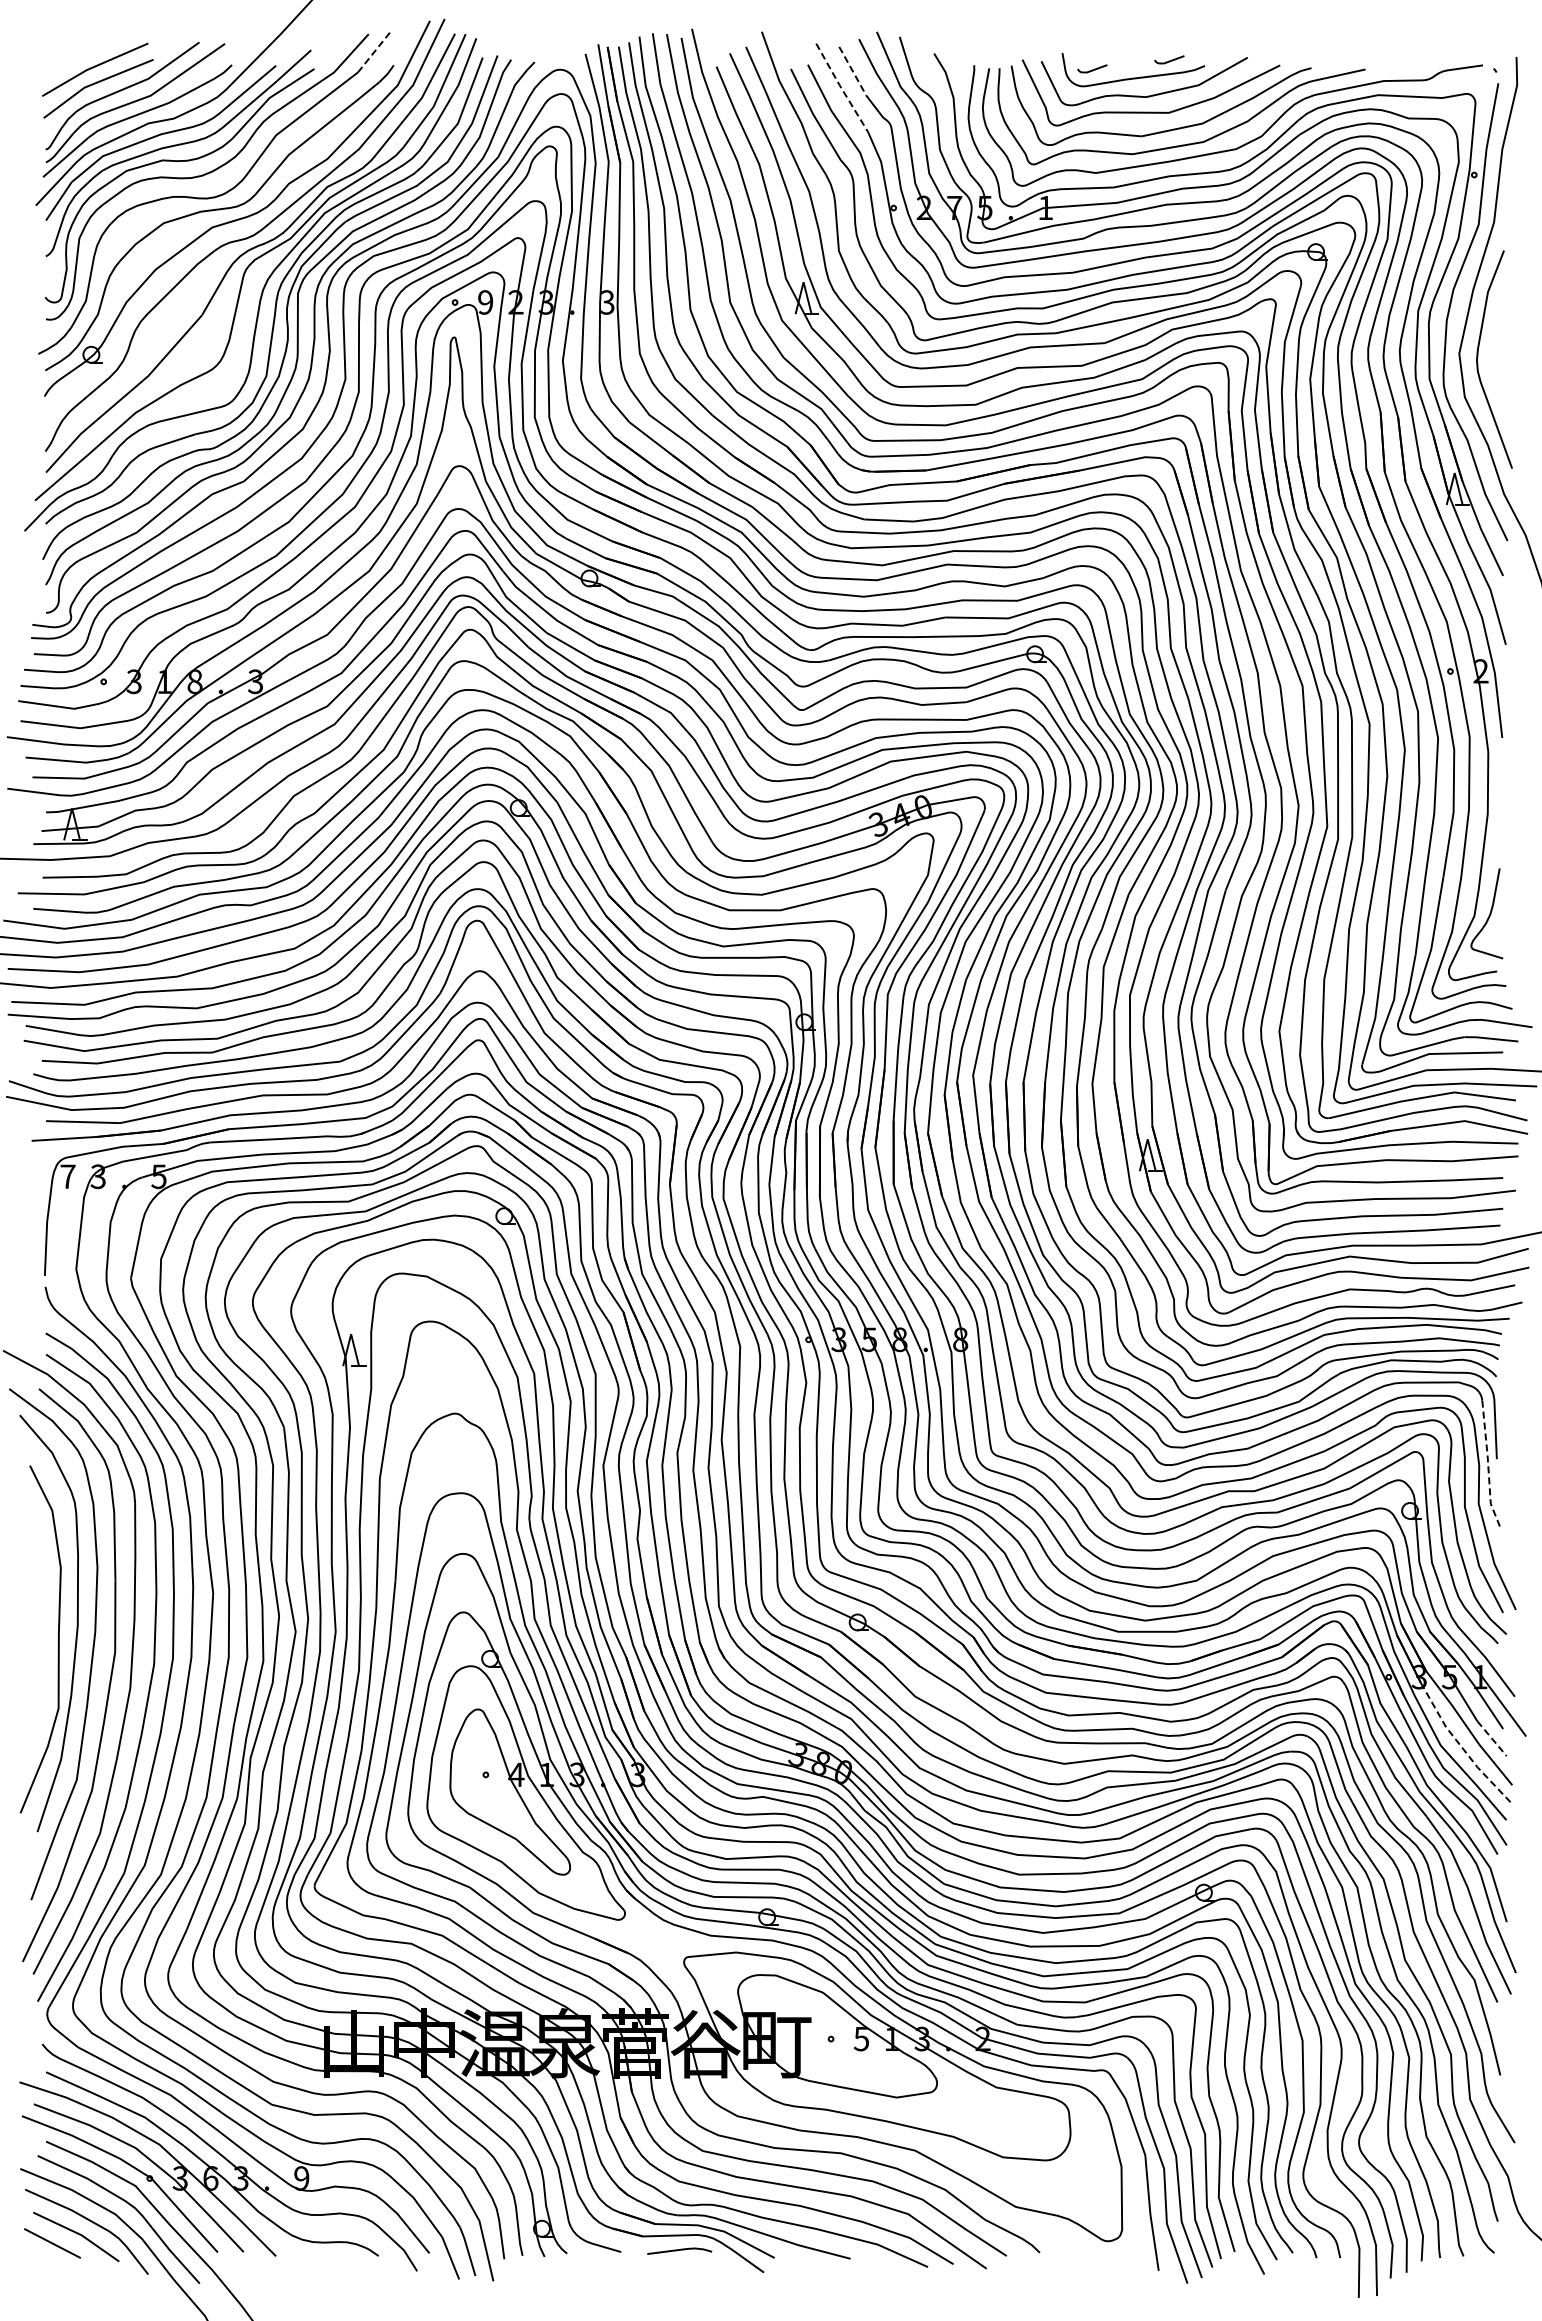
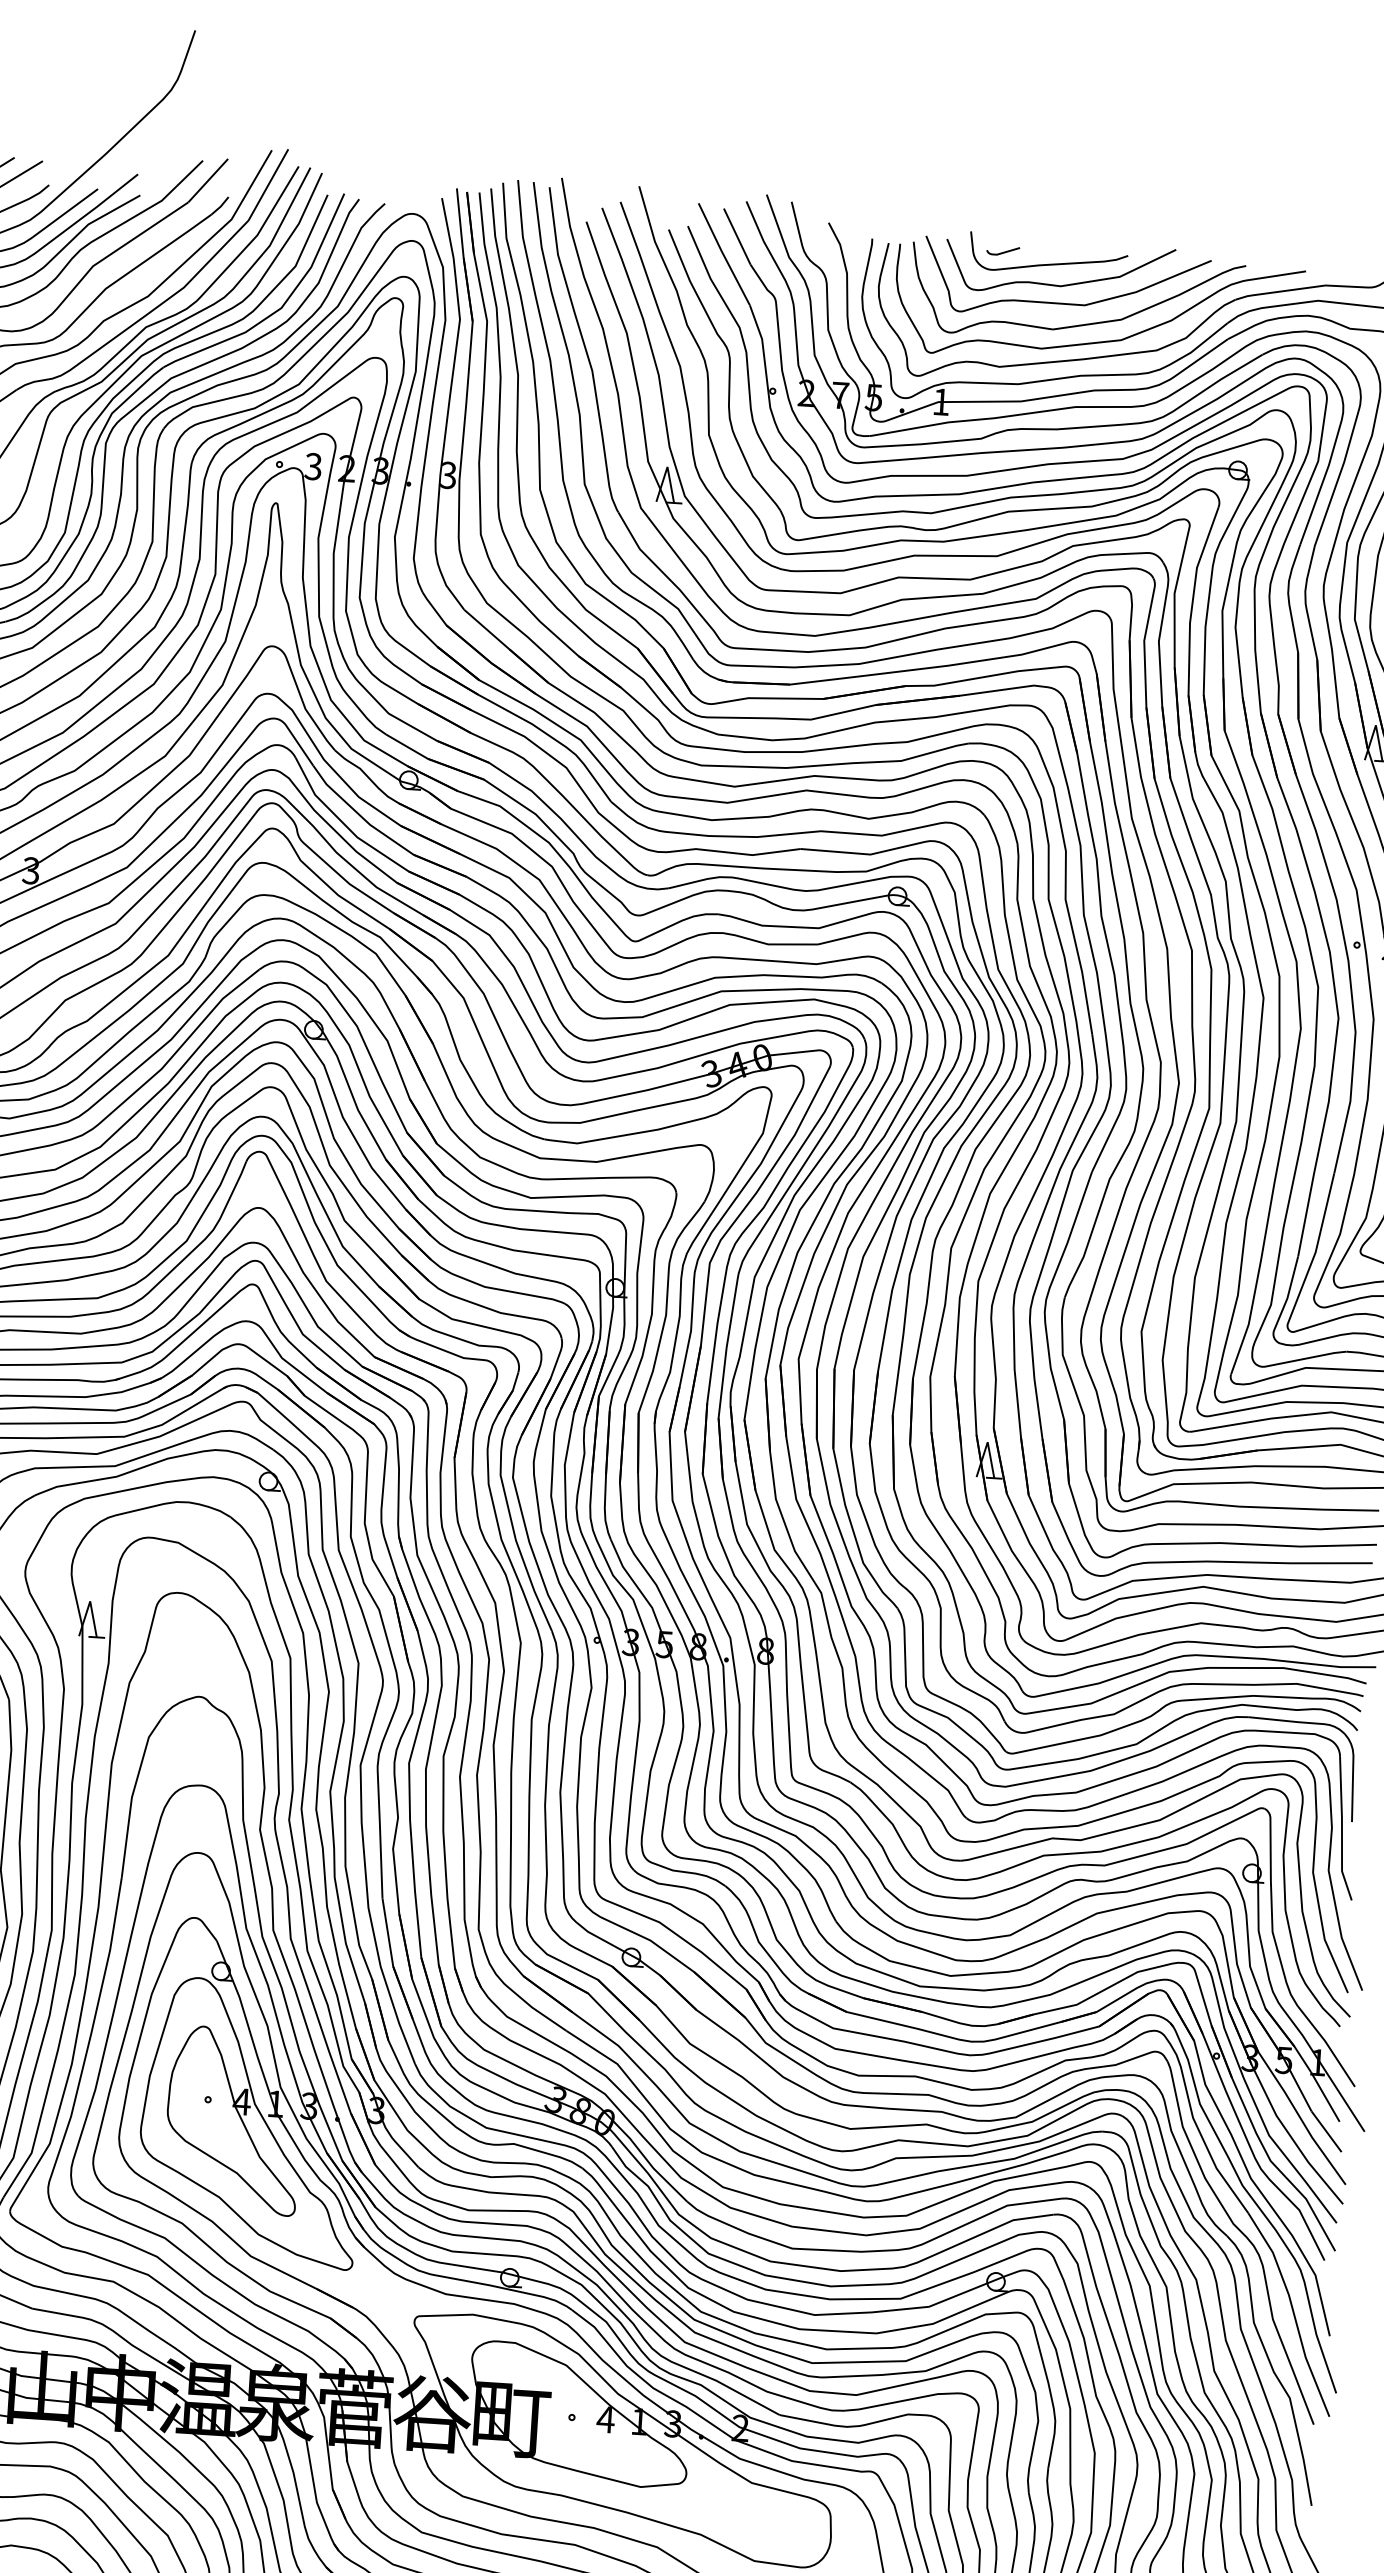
line: (374, 51) -> (208, 180), dashed -> solid
curve: (1169, 60) -> (1089, 247), removed
line: (852, 71) -> (736, 236), dashed -> solid
line: (841, 88) -> (723, 254), dashed -> solid
text: (485, 302) -> (313, 466), 9 -> 3
line: (1488, 1466) -> (1342, 1829), dashed -> solid
line: (1492, 1738) -> (1327, 2131), dashed -> solid
line: (1461, 1746) -> (1292, 2138), dashed -> solid
text: (861, 2039) -> (605, 2420), 5 -> 4

